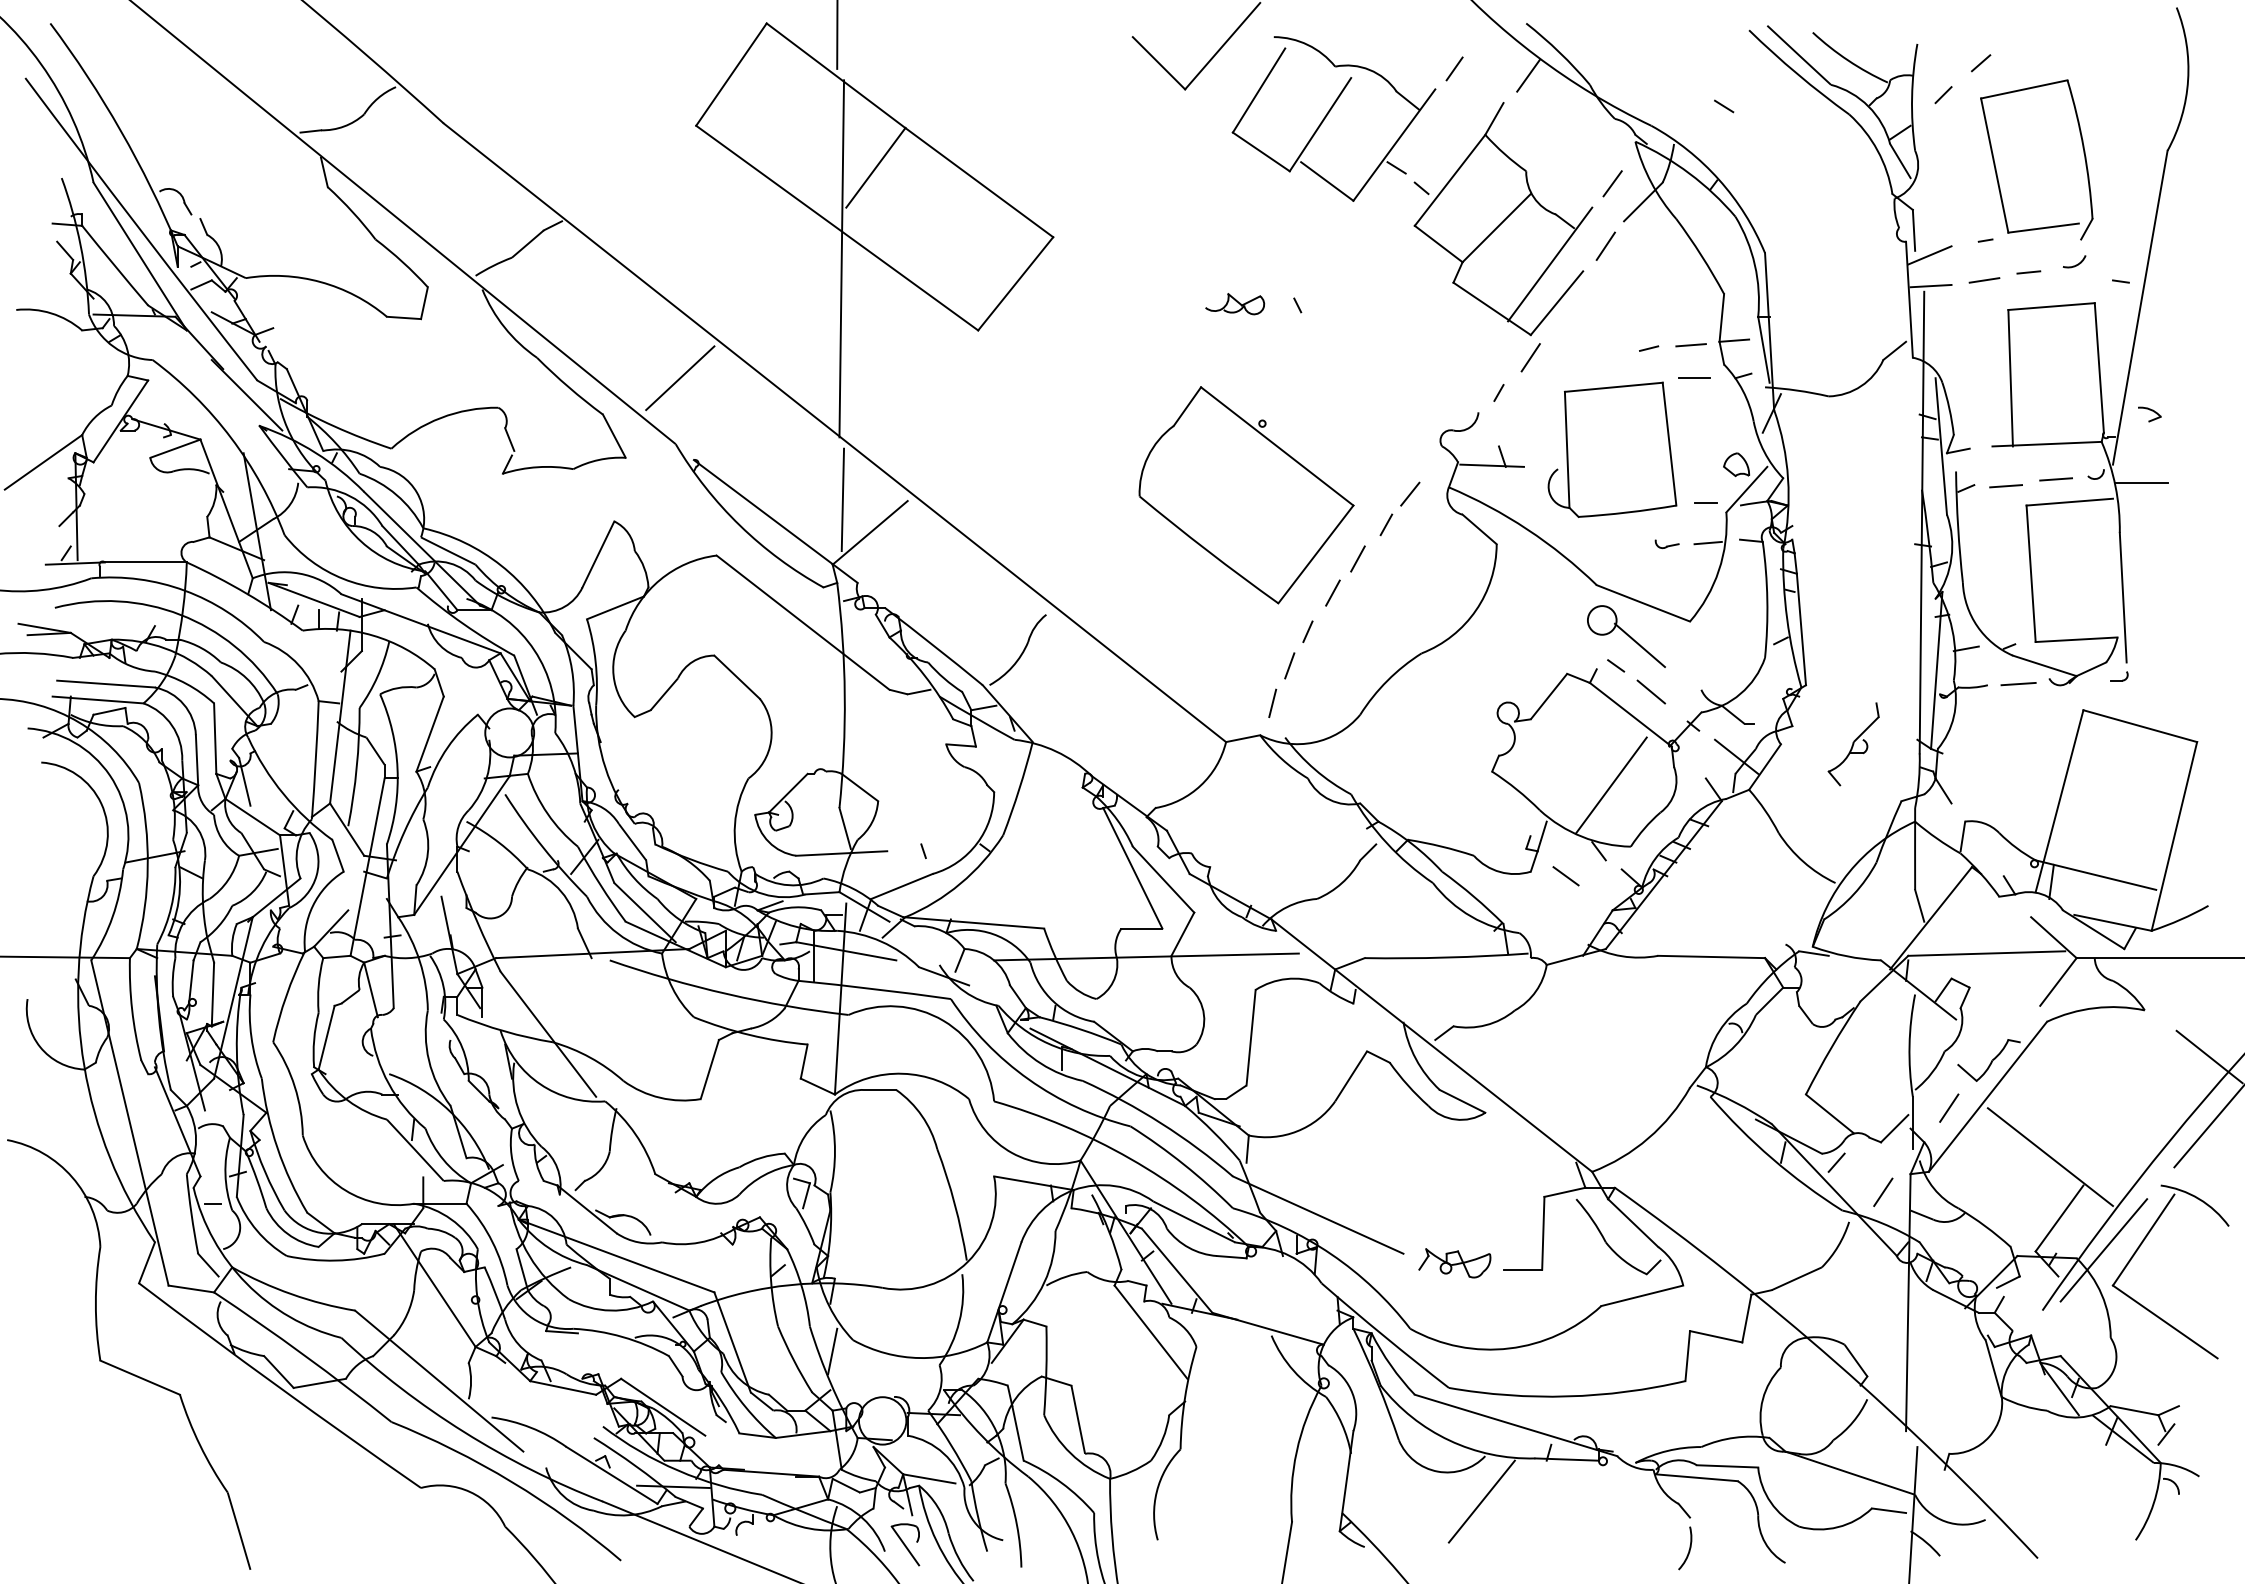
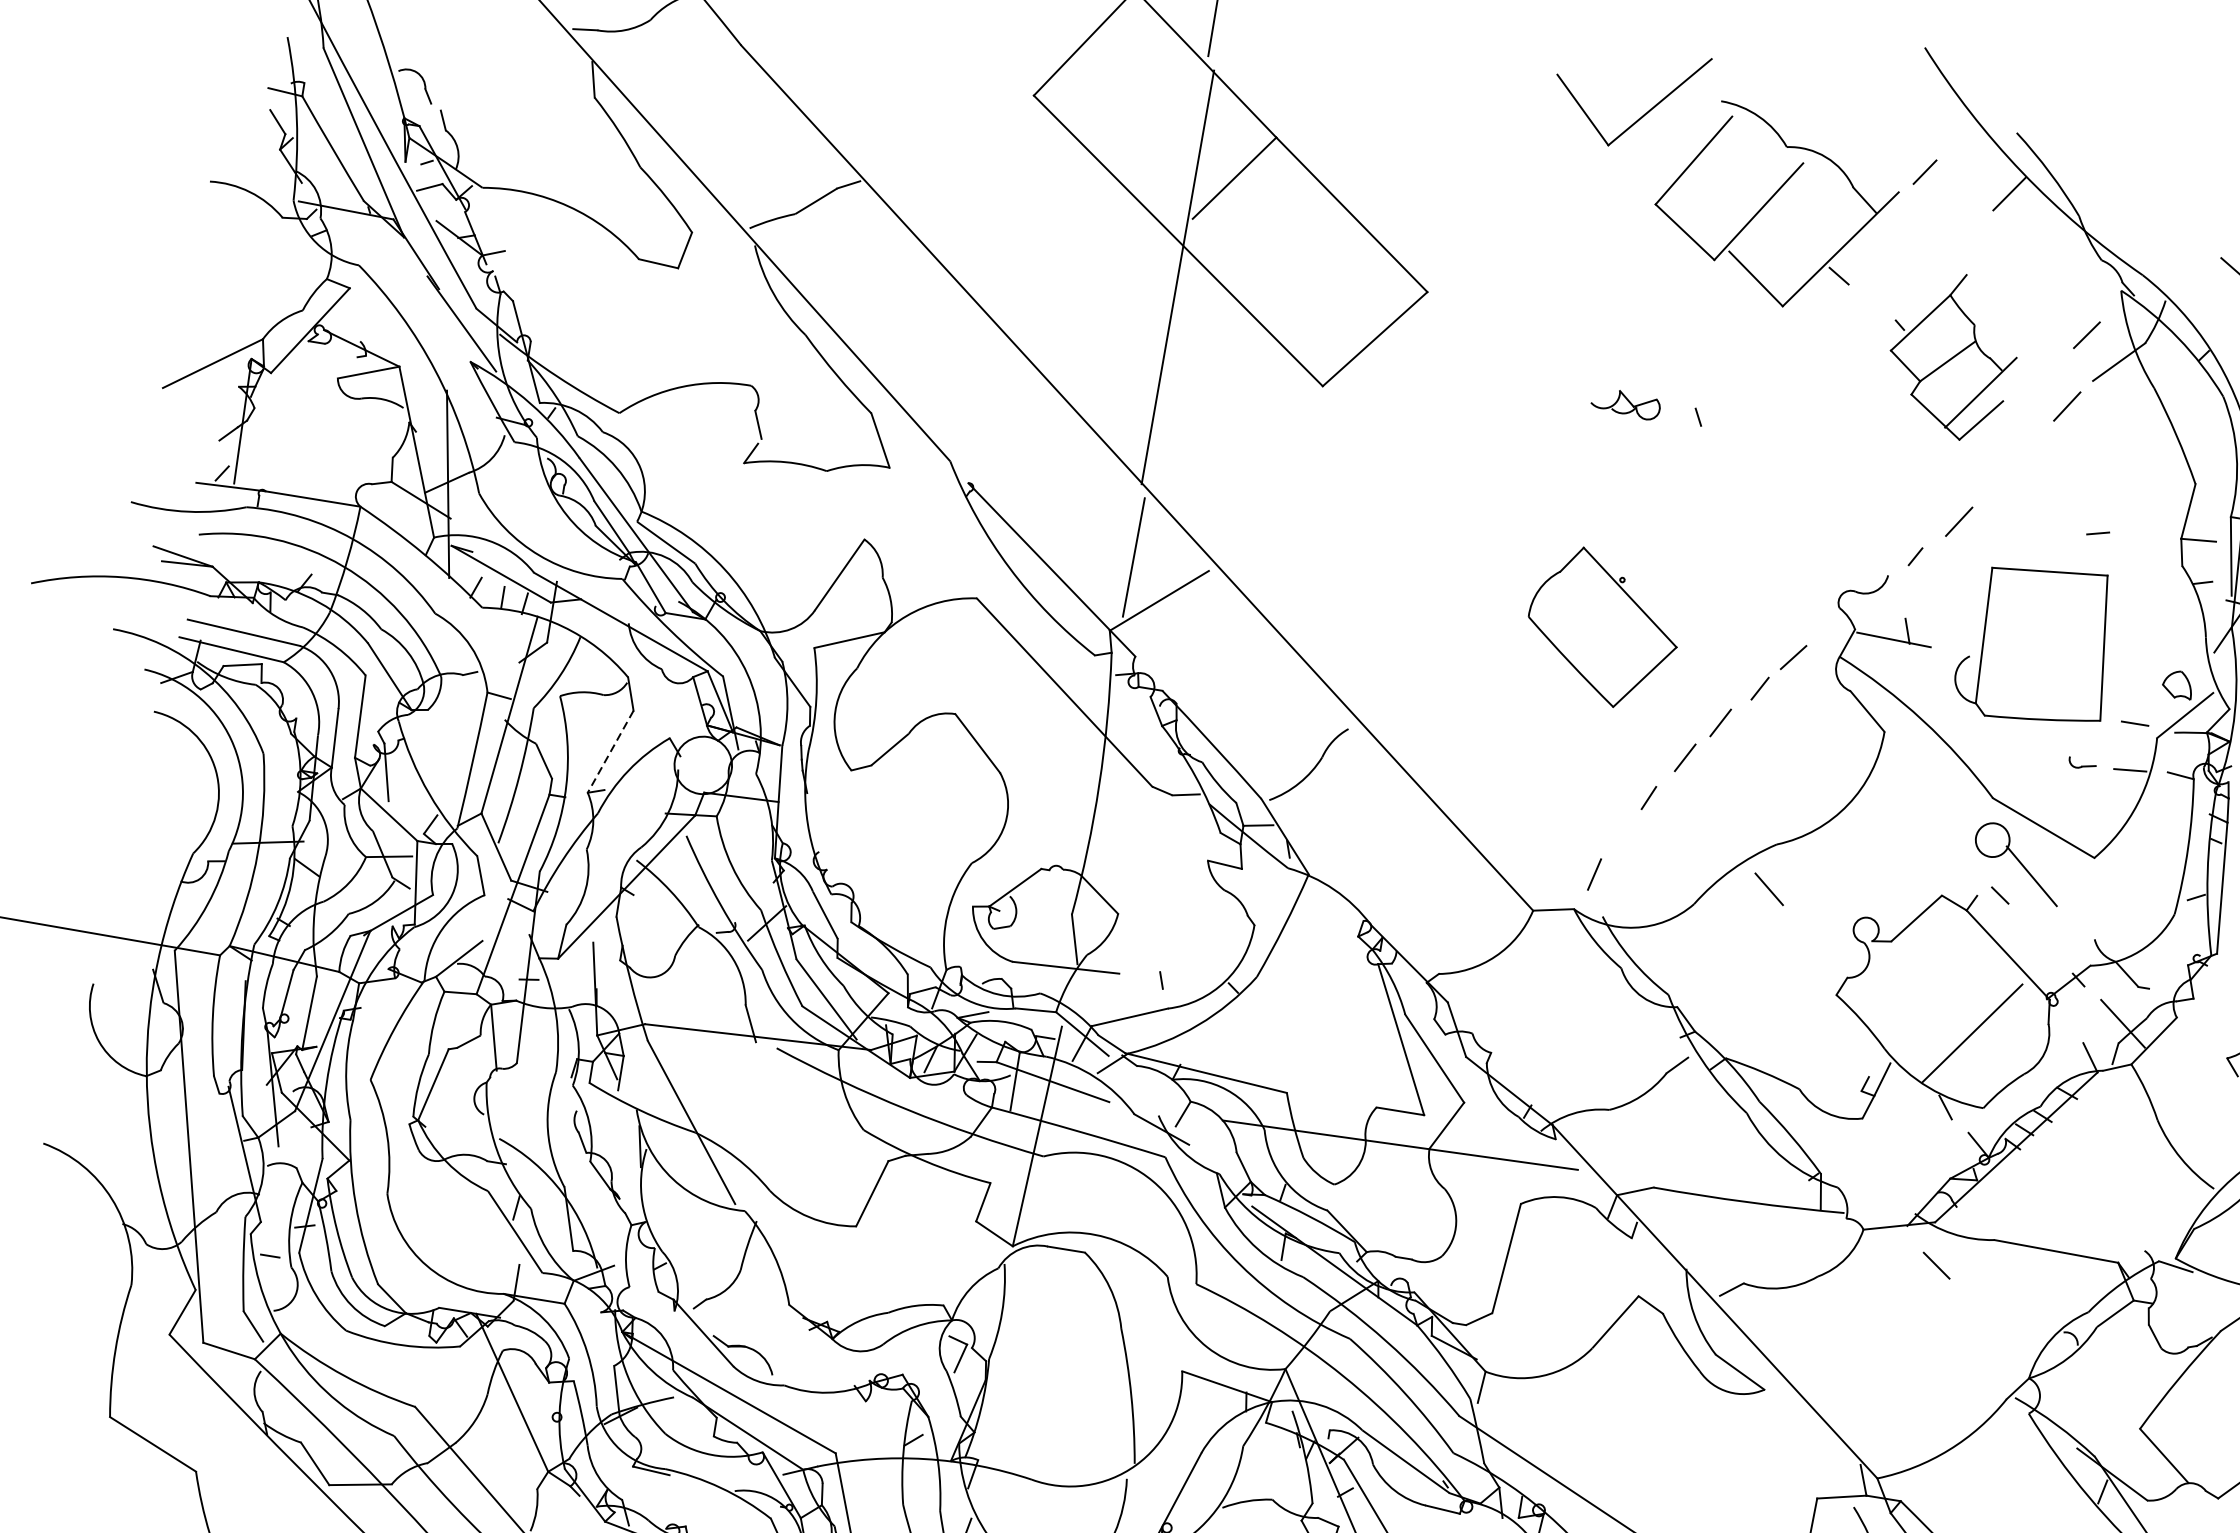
part: (1503, 219) -> (1953, 356), size x0.6
line: (1690, 345) -> (2146, 537), removed
line: (1694, 377) -> (2145, 575), removed
line: (680, 378) -> (968, 386), removed
part: (1246, 495) -> (1603, 628), size x0.6
line: (1289, 665) -> (1621, 833), removed
line: (1651, 691) -> (1769, 888), moved
line: (430, 734) -> (611, 752), solid -> dashed
line: (1565, 876) -> (1935, 1265), moved
line: (1836, 1162) -> (2162, 1513), removed

